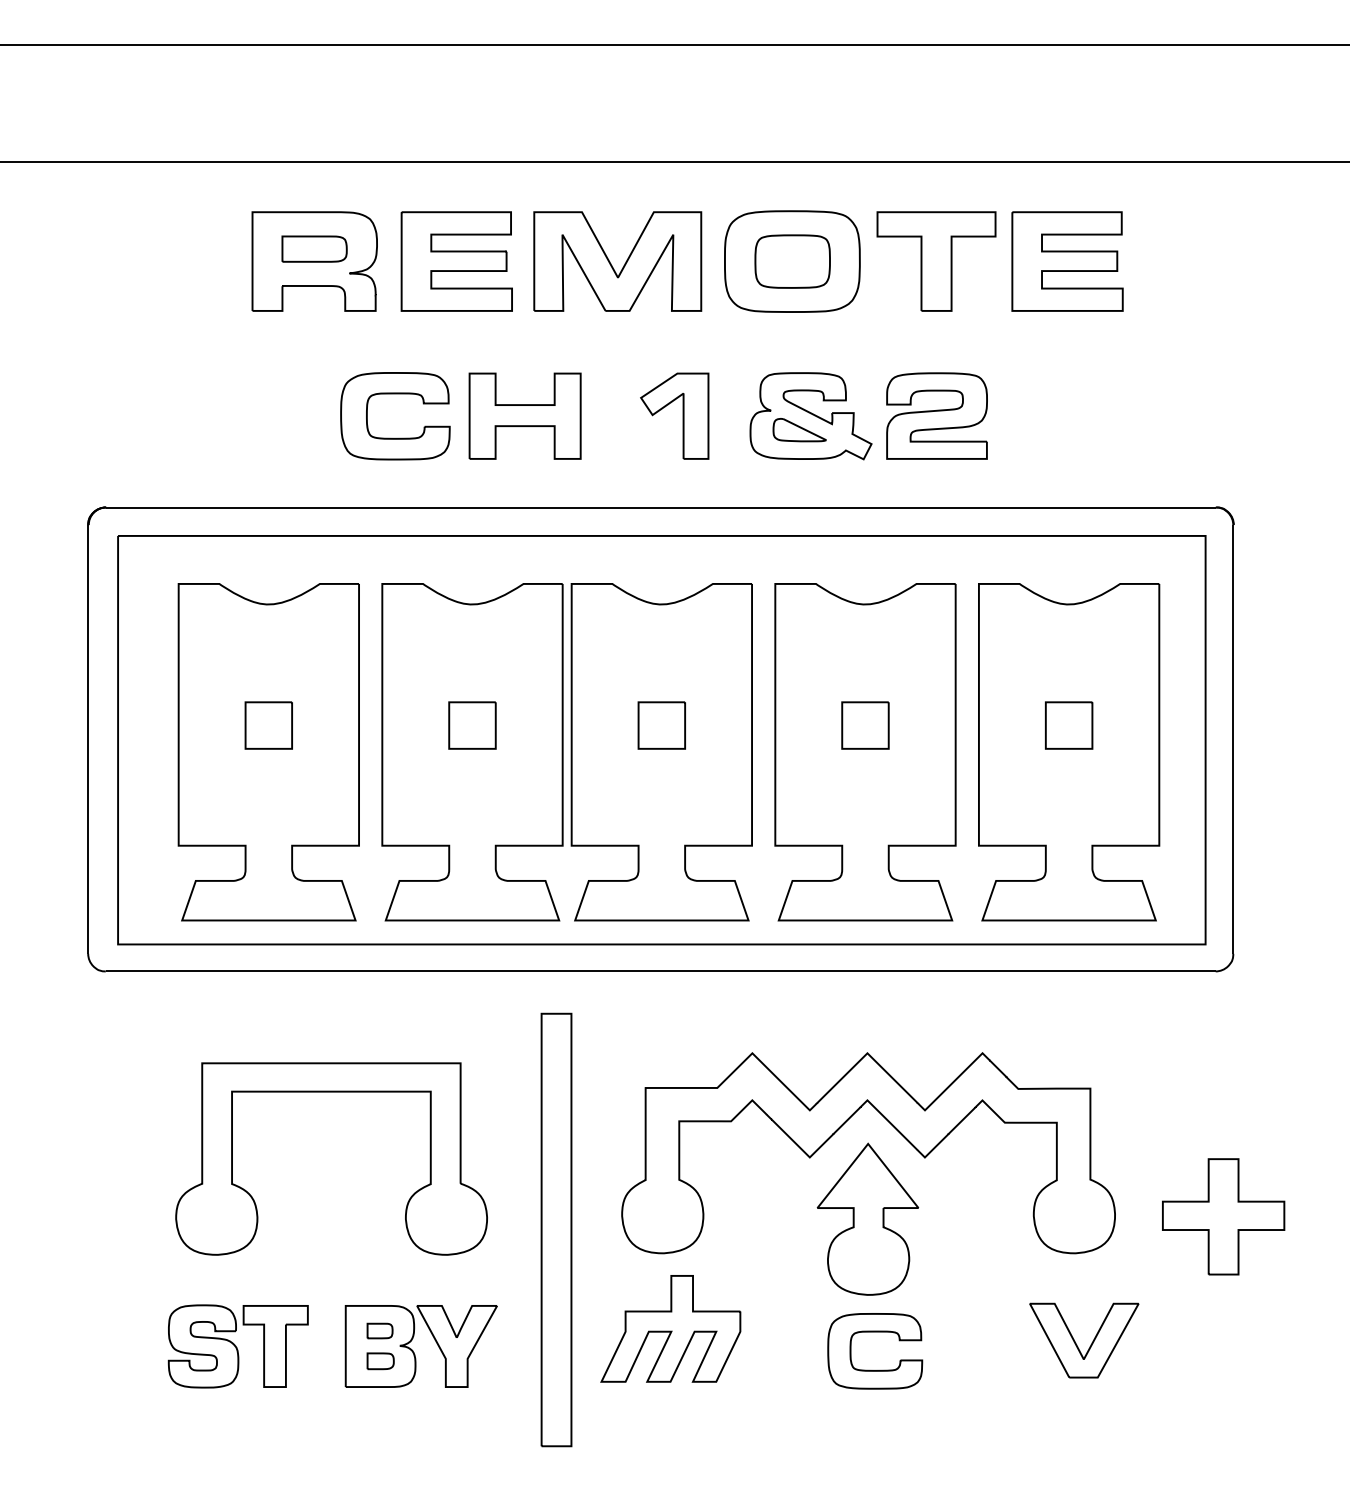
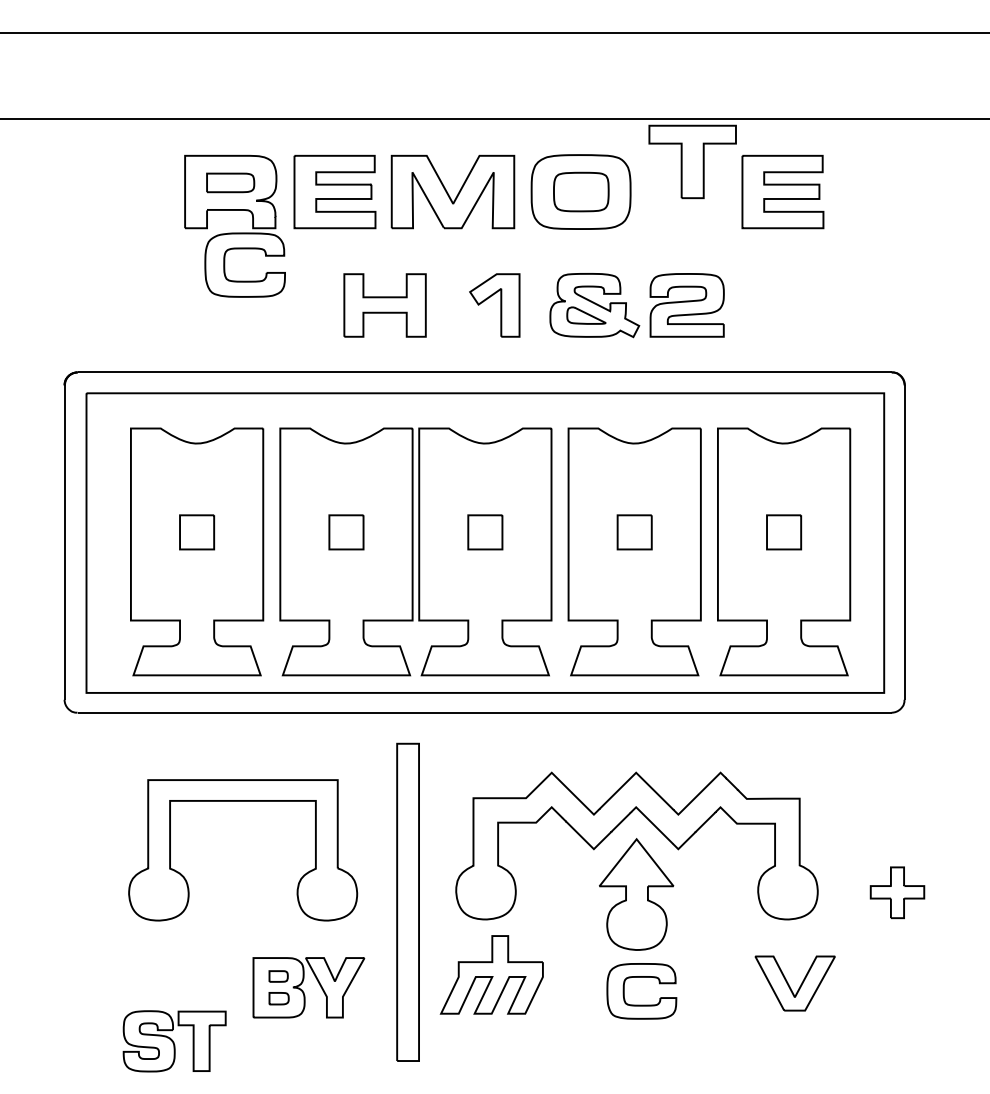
part: (936, 261) -> (692, 161), moved
part: (395, 437) -> (245, 280), moved
part: (1223, 1216) -> (897, 892), size x0.6
part: (237, 1346) -> (174, 1041), moved

